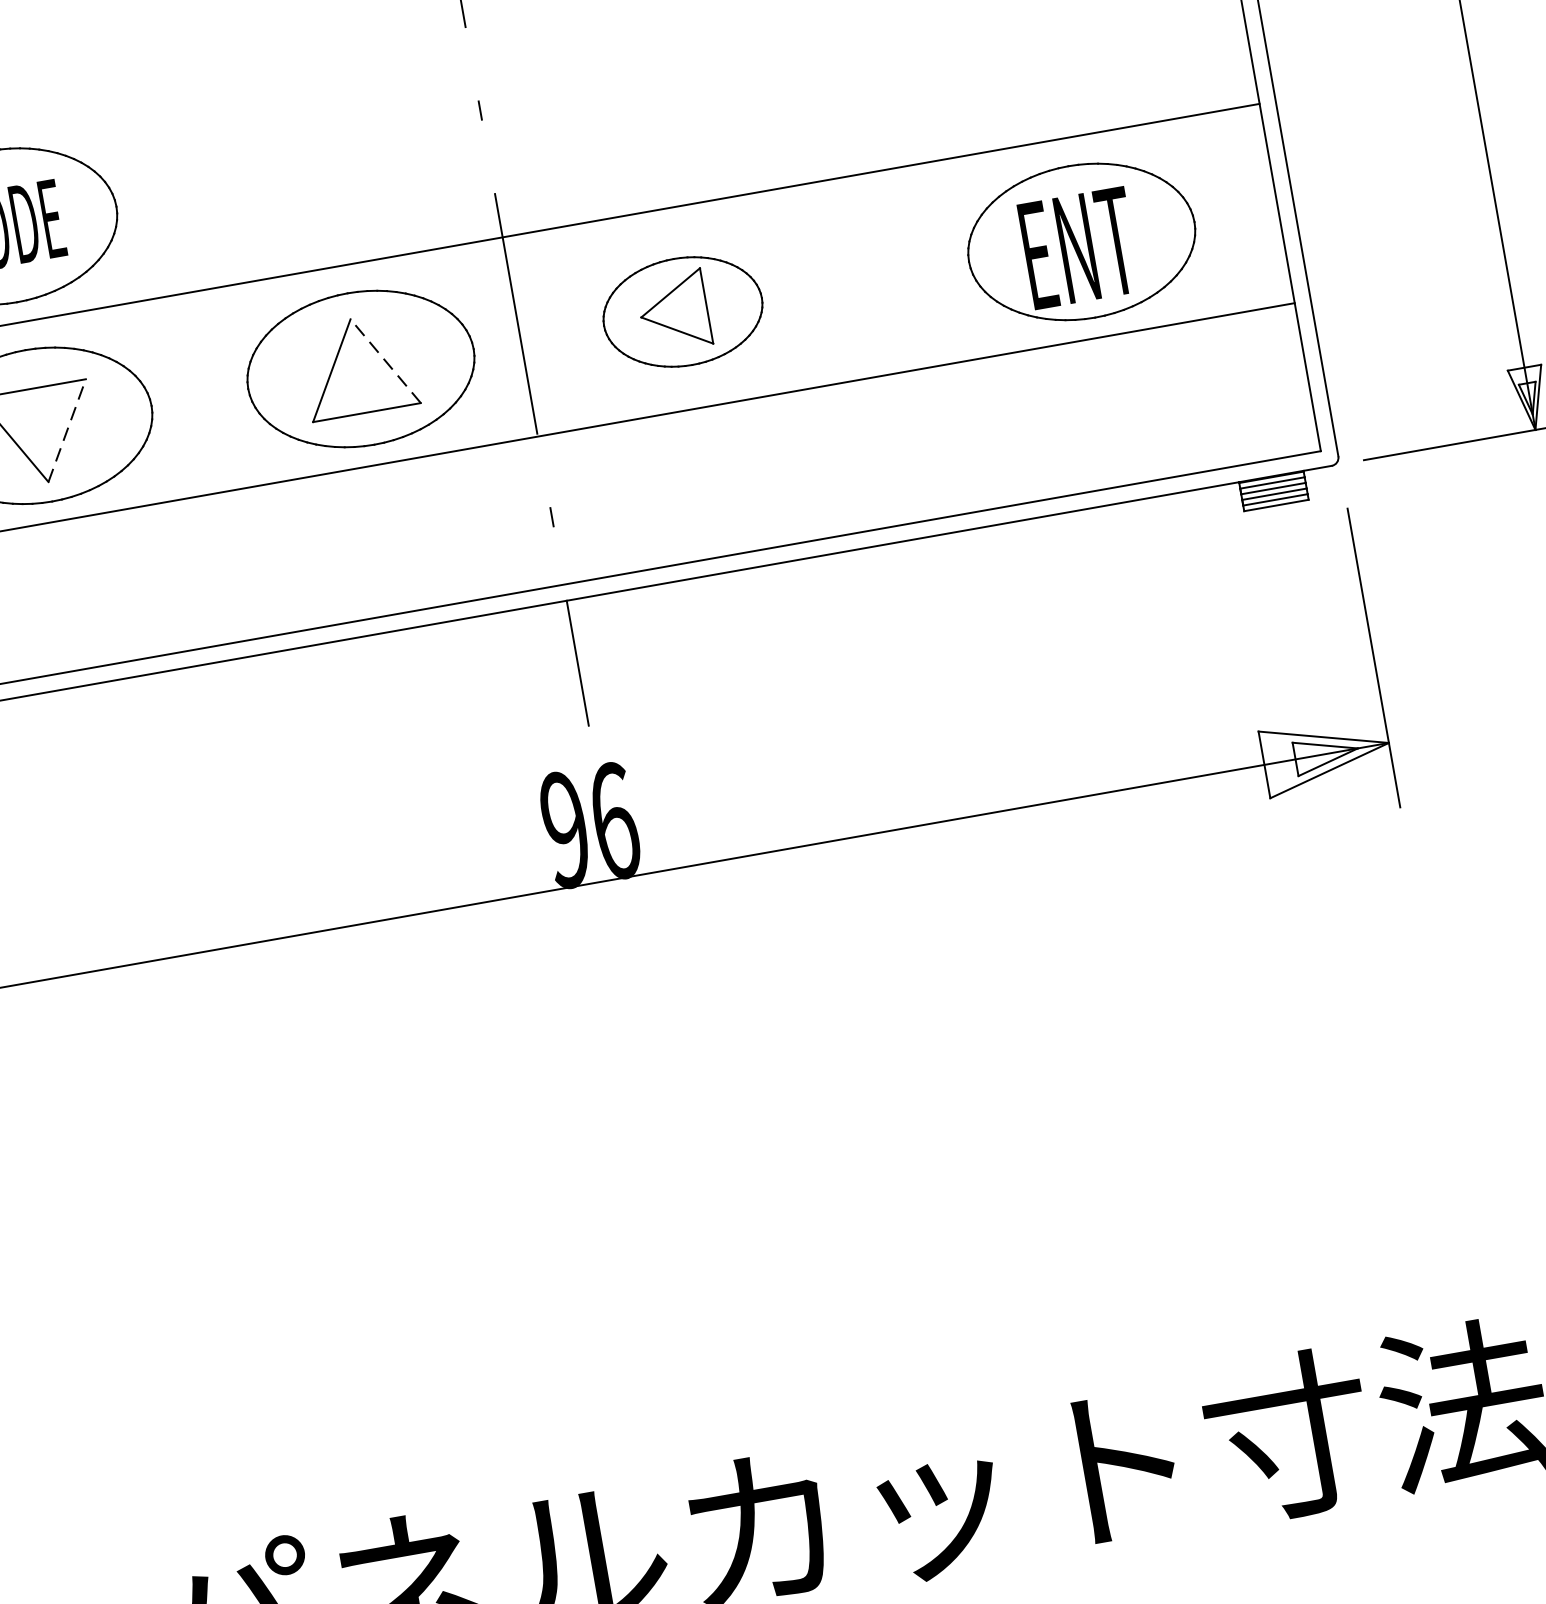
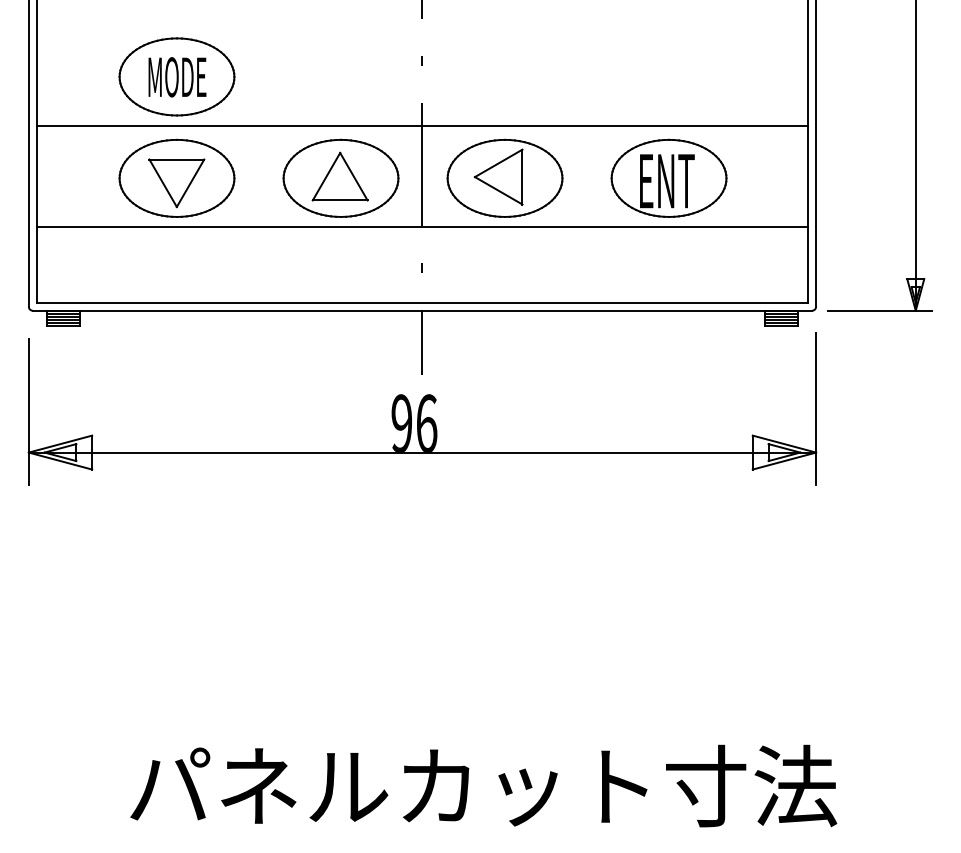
part: (1080, 240) -> (668, 177), moved
part: (681, 310) -> (504, 177), size x1.43
line: (384, 360) -> (353, 176), dashed -> solid
line: (66, 429) -> (190, 182), dashed -> solid

